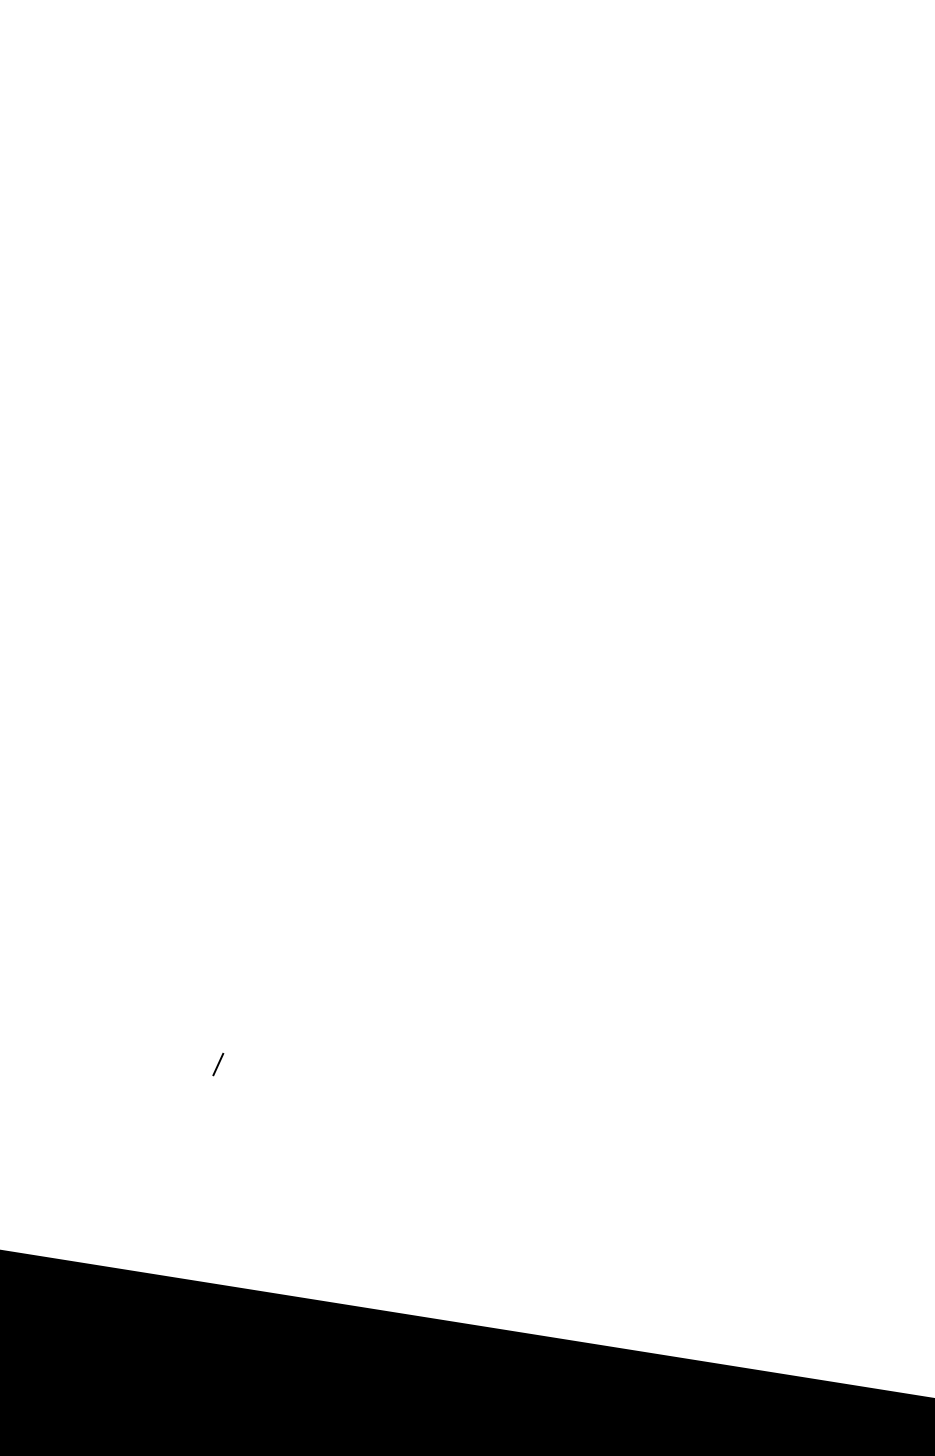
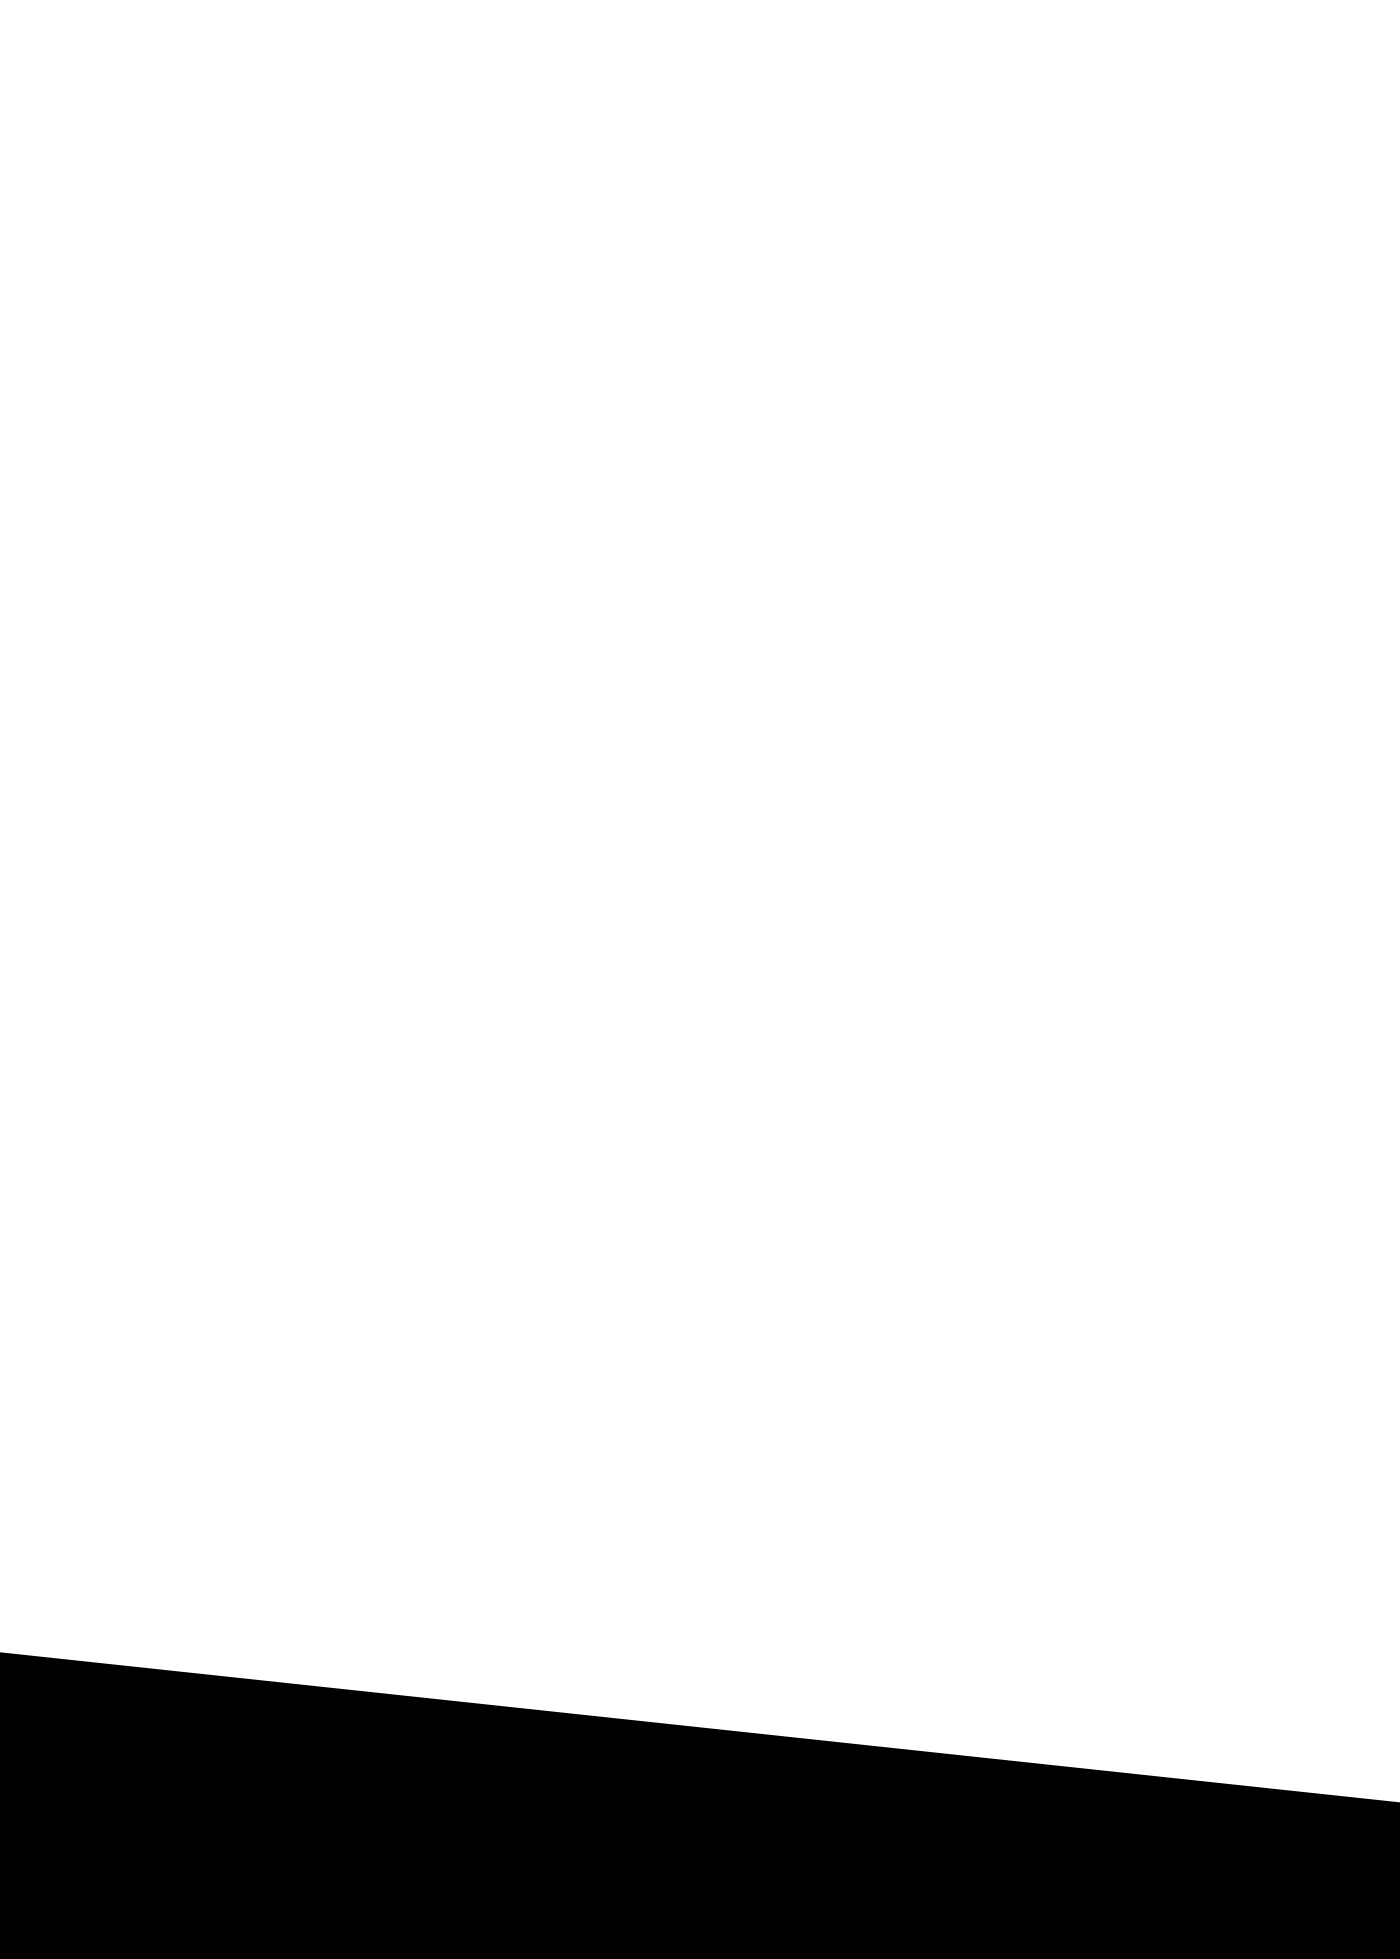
line: (217, 1064) -> (247, 1390), removed

